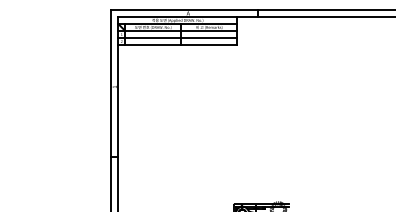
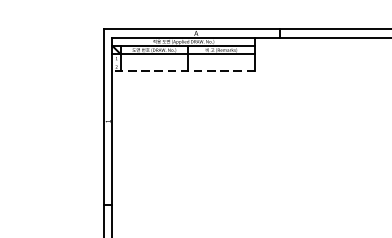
line: (177, 37) -> (183, 62), removed
line: (177, 44) -> (183, 70), solid -> dashed

